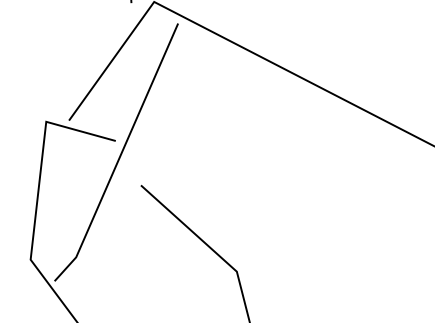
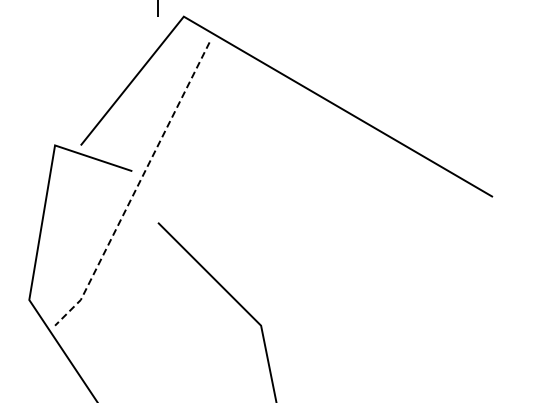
line: (120, 156) -> (136, 188), solid -> dashed

